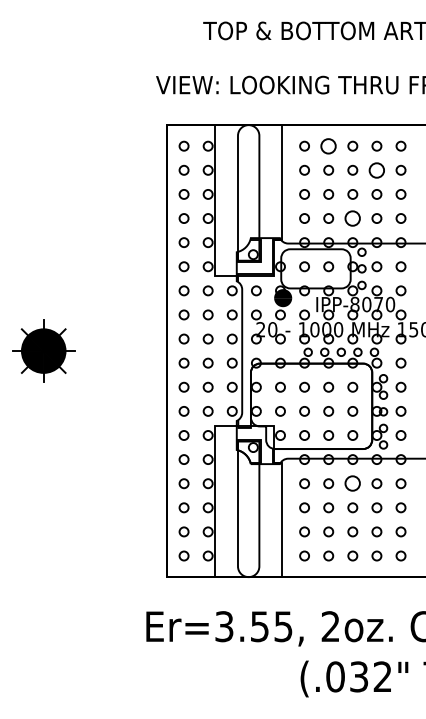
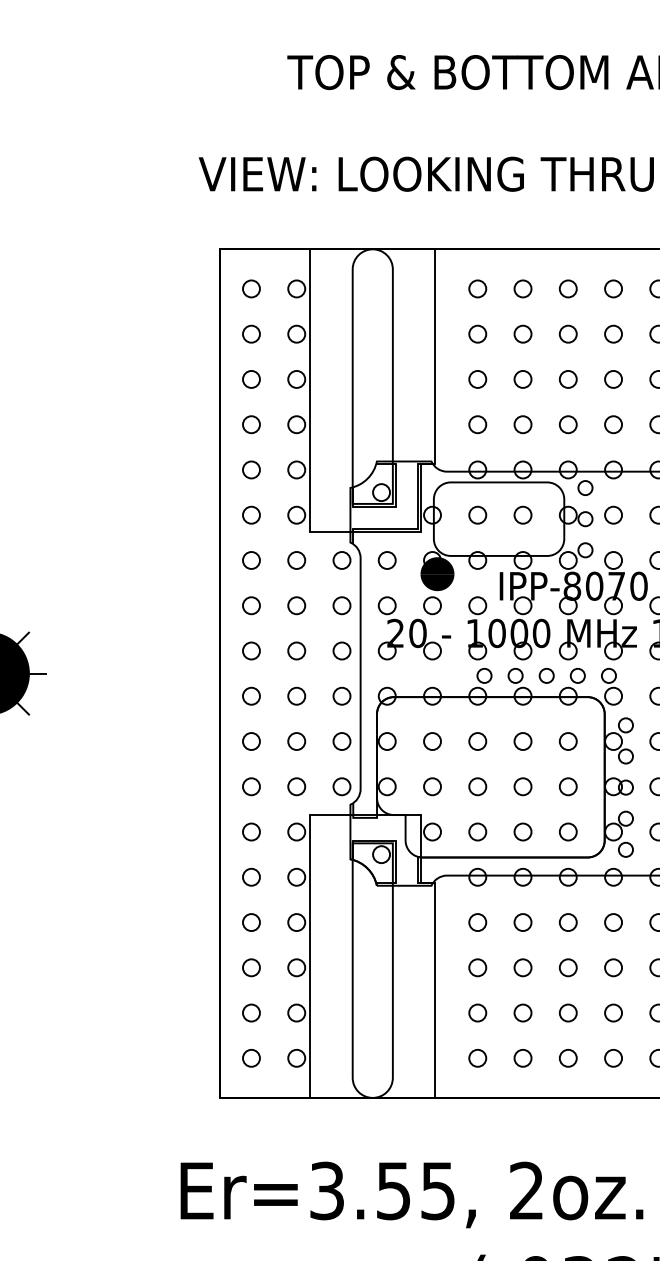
circle: (328, 145) -> (522, 287), size x0.62
circle: (376, 169) -> (612, 332), size x0.62
circle: (352, 218) -> (567, 424), size x0.62
circle: (352, 483) -> (567, 922), size x0.62

